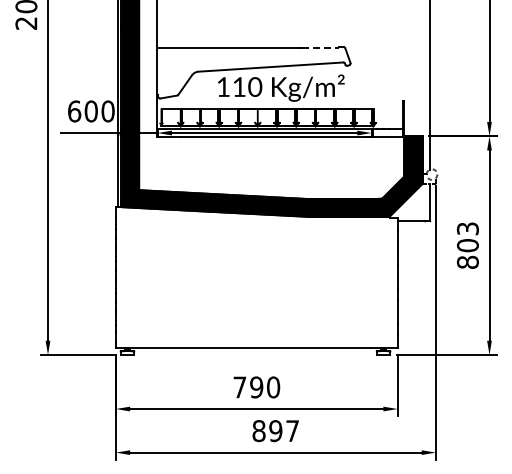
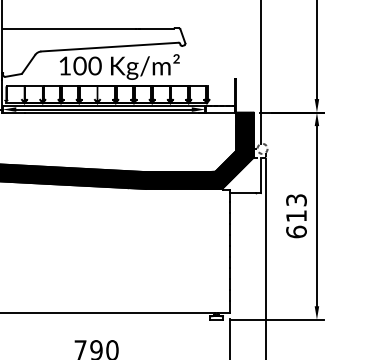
line: (321, 48) -> (157, 29), dashed -> solid
text: (239, 86) -> (80, 65), 110 -> 100
text: (467, 253) -> (296, 223), 803 -> 613

